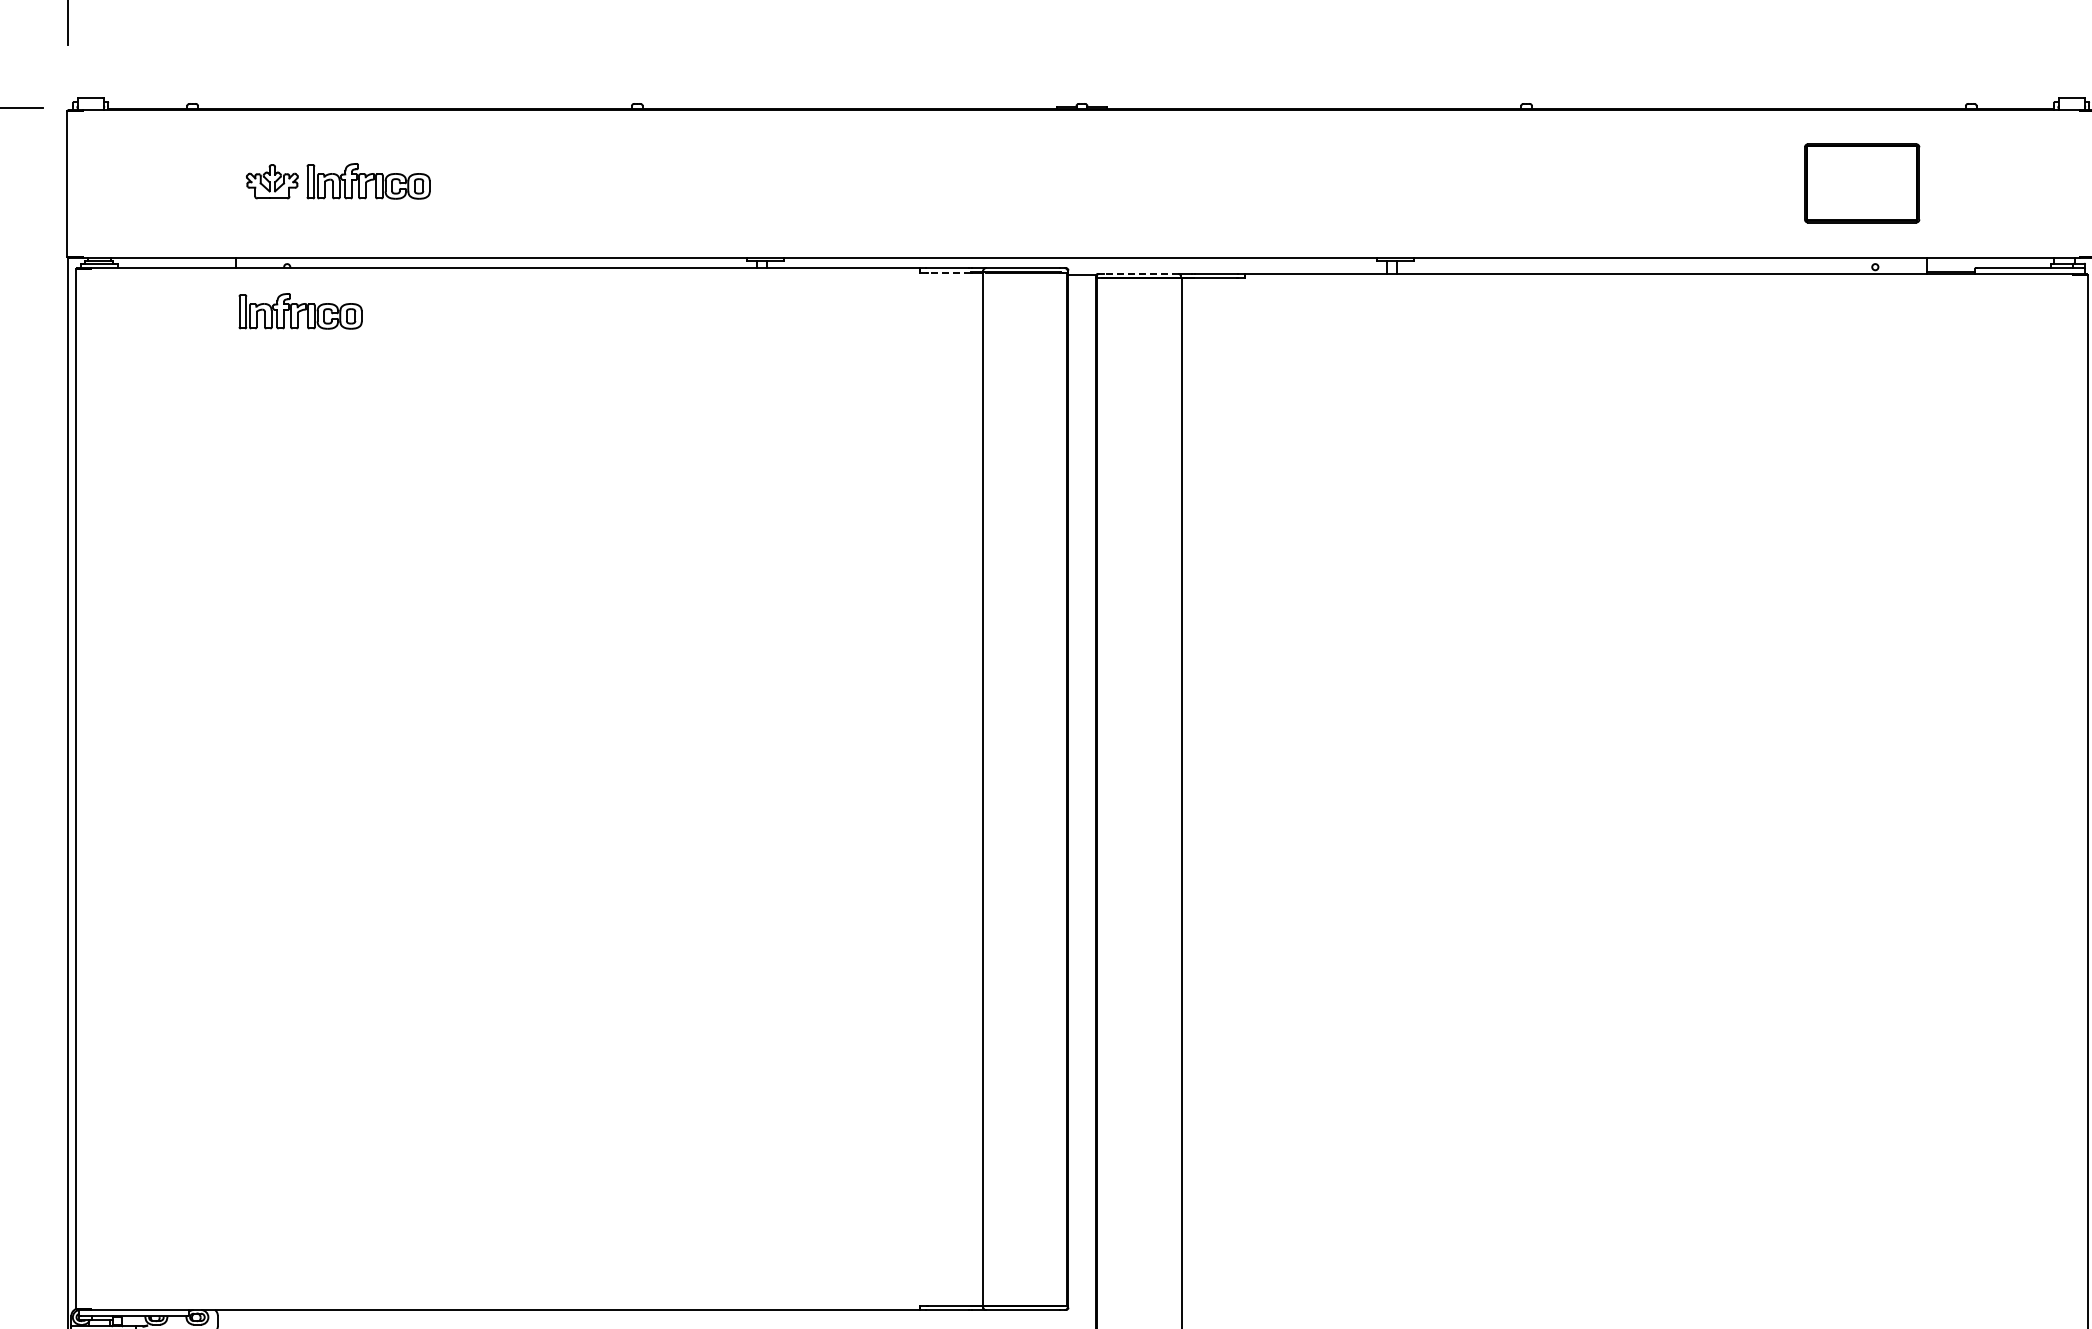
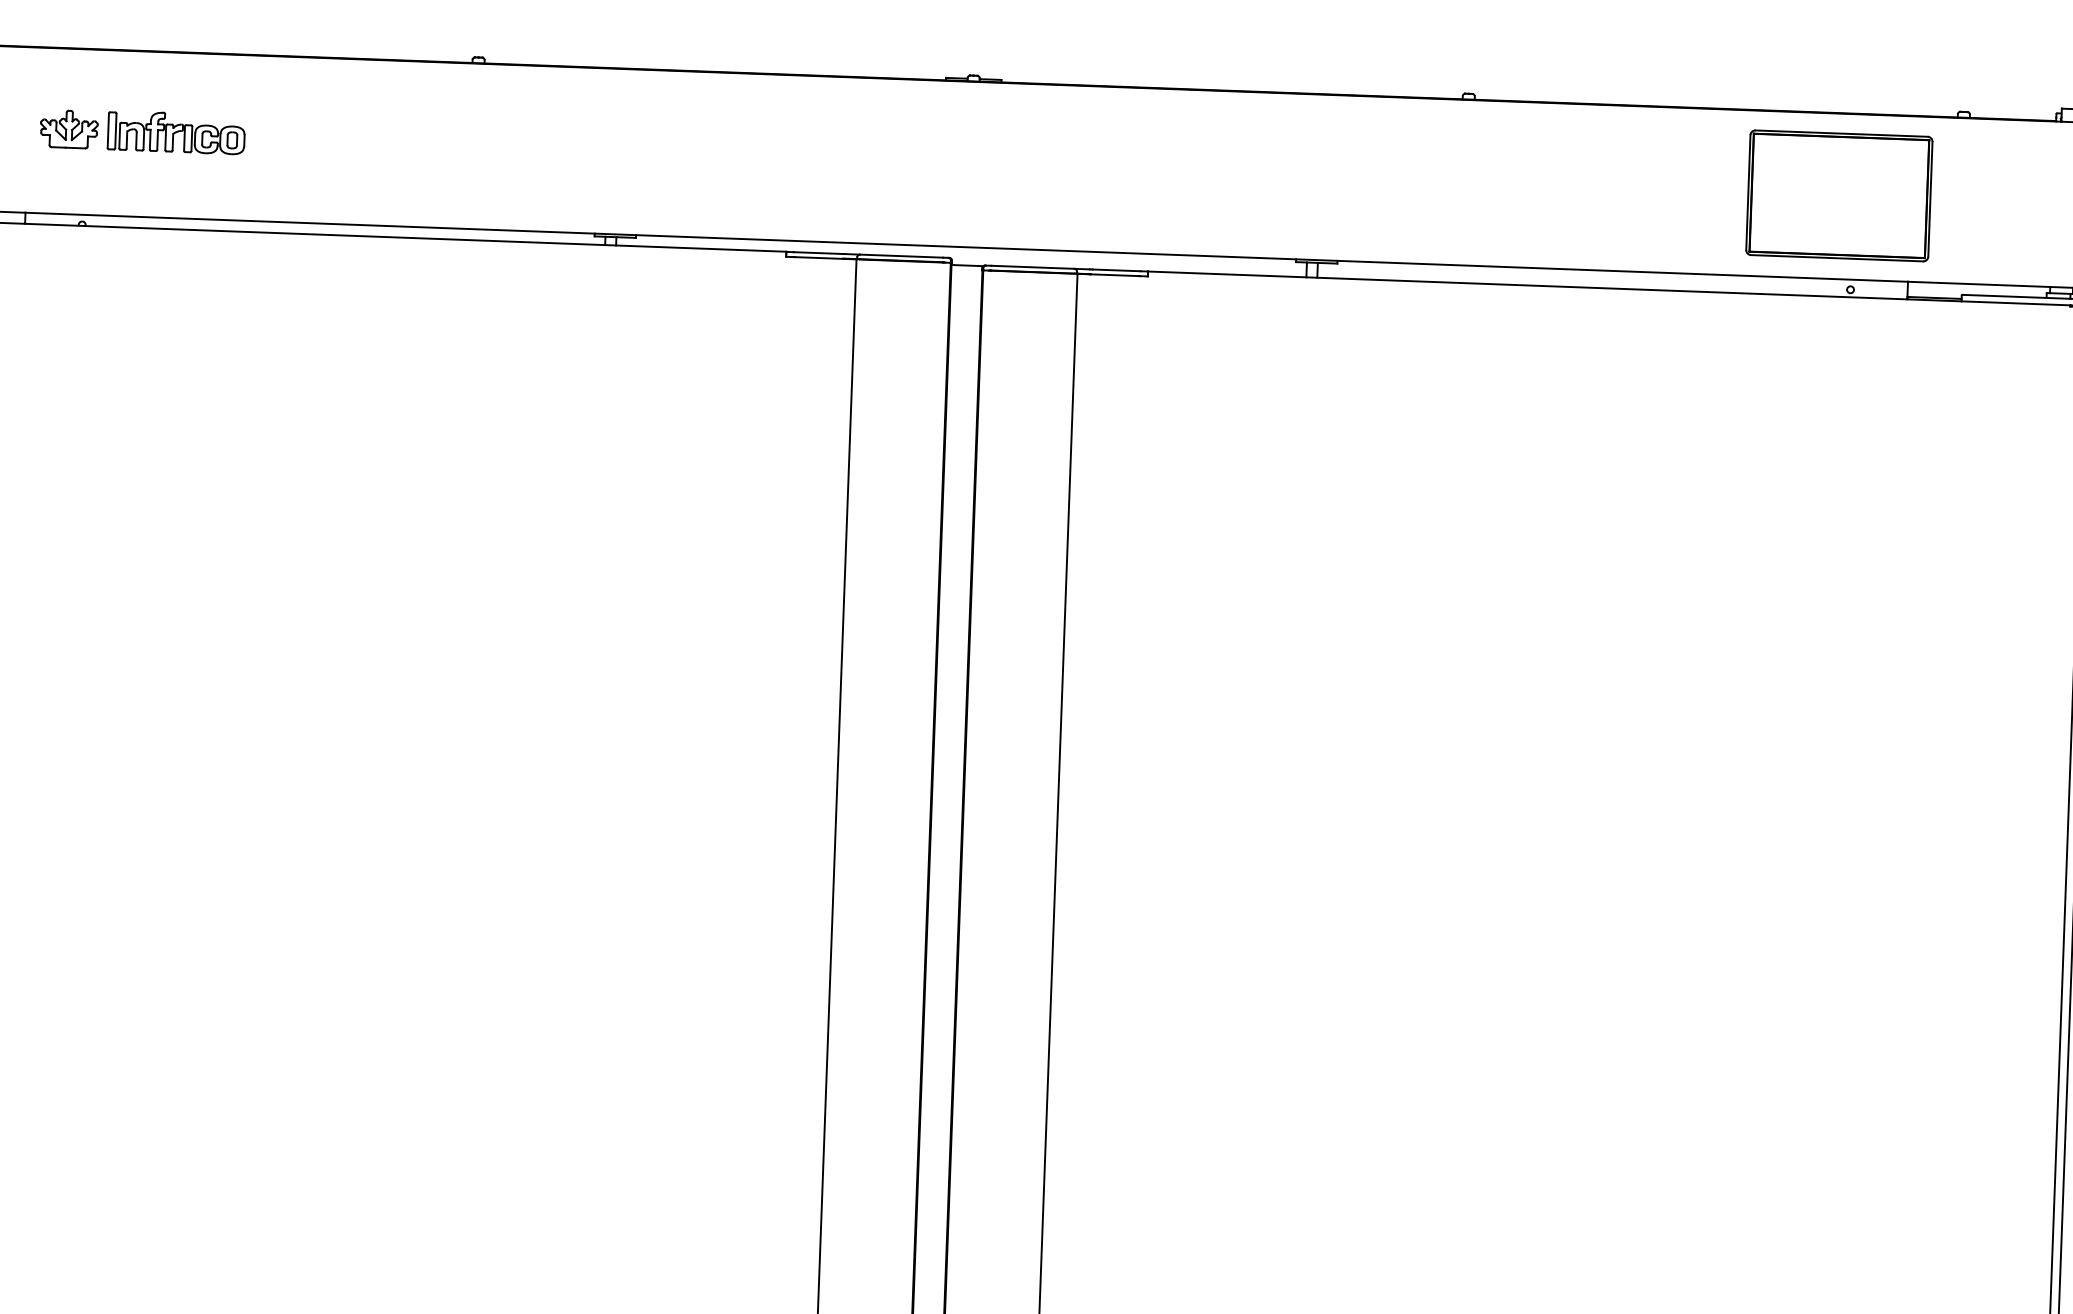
part: (1861, 183) -> (1838, 196), size x1.43
line: (949, 272) -> (819, 257), dashed -> solid
line: (1140, 273) -> (1032, 266), dashed -> solid
part: (300, 311) -> (95, 274), removed

